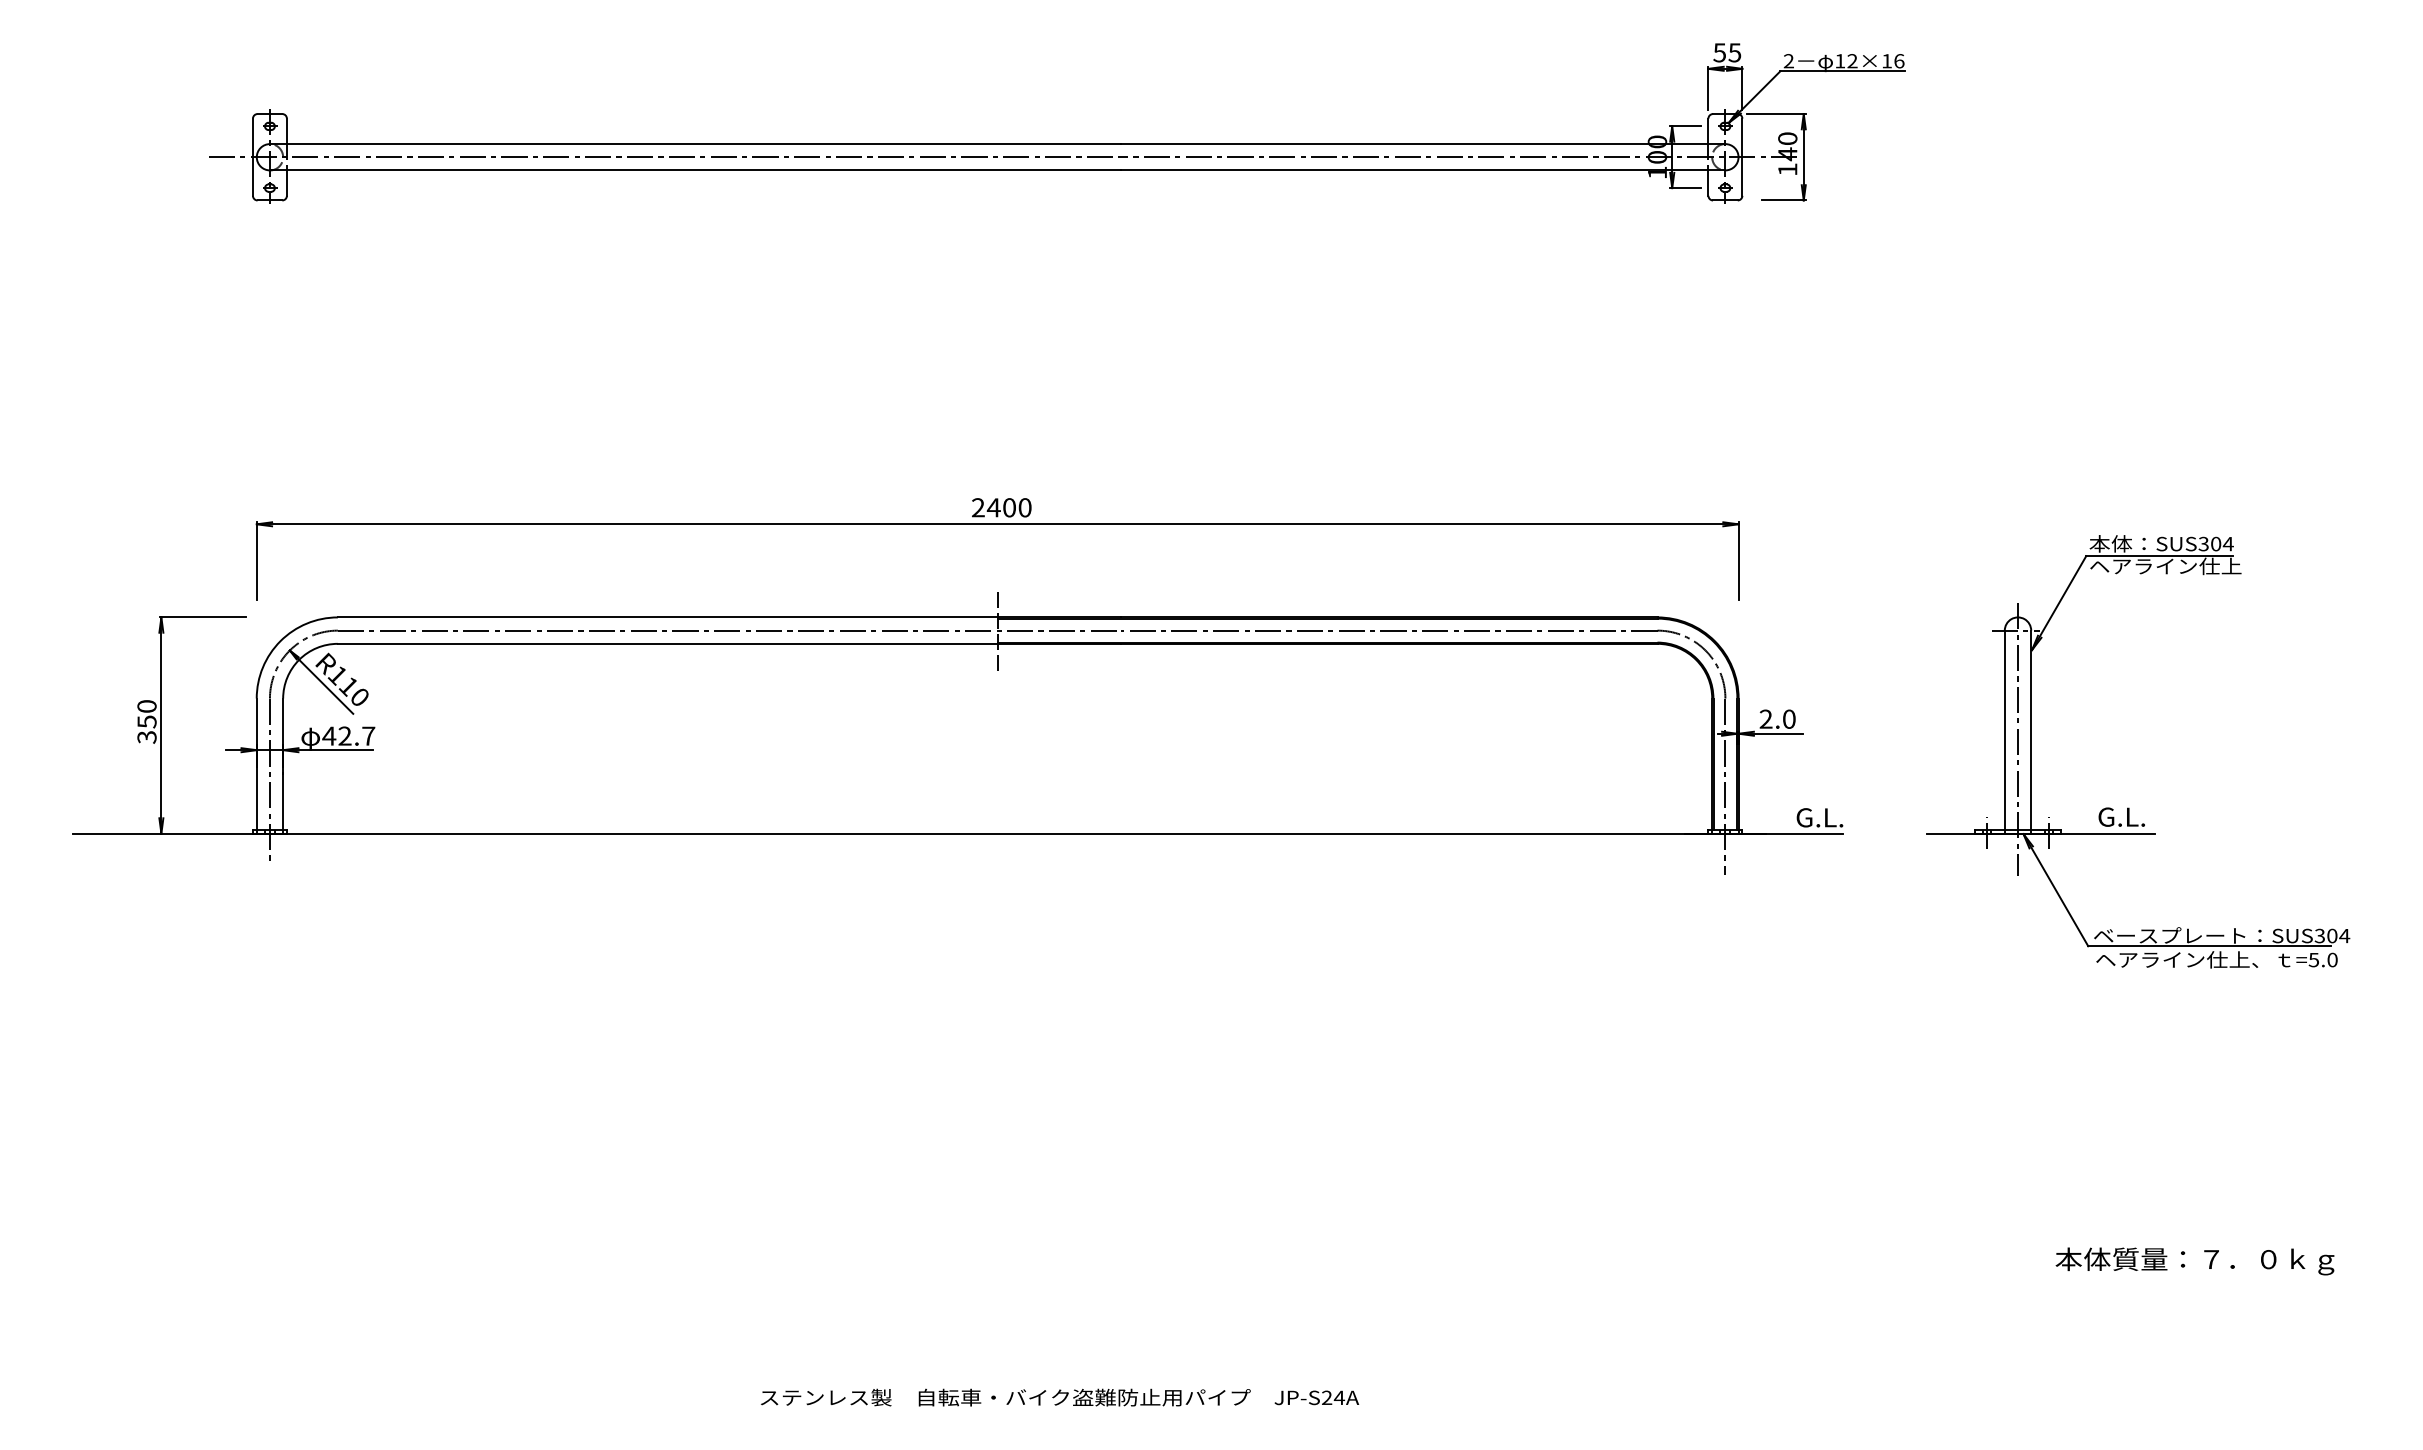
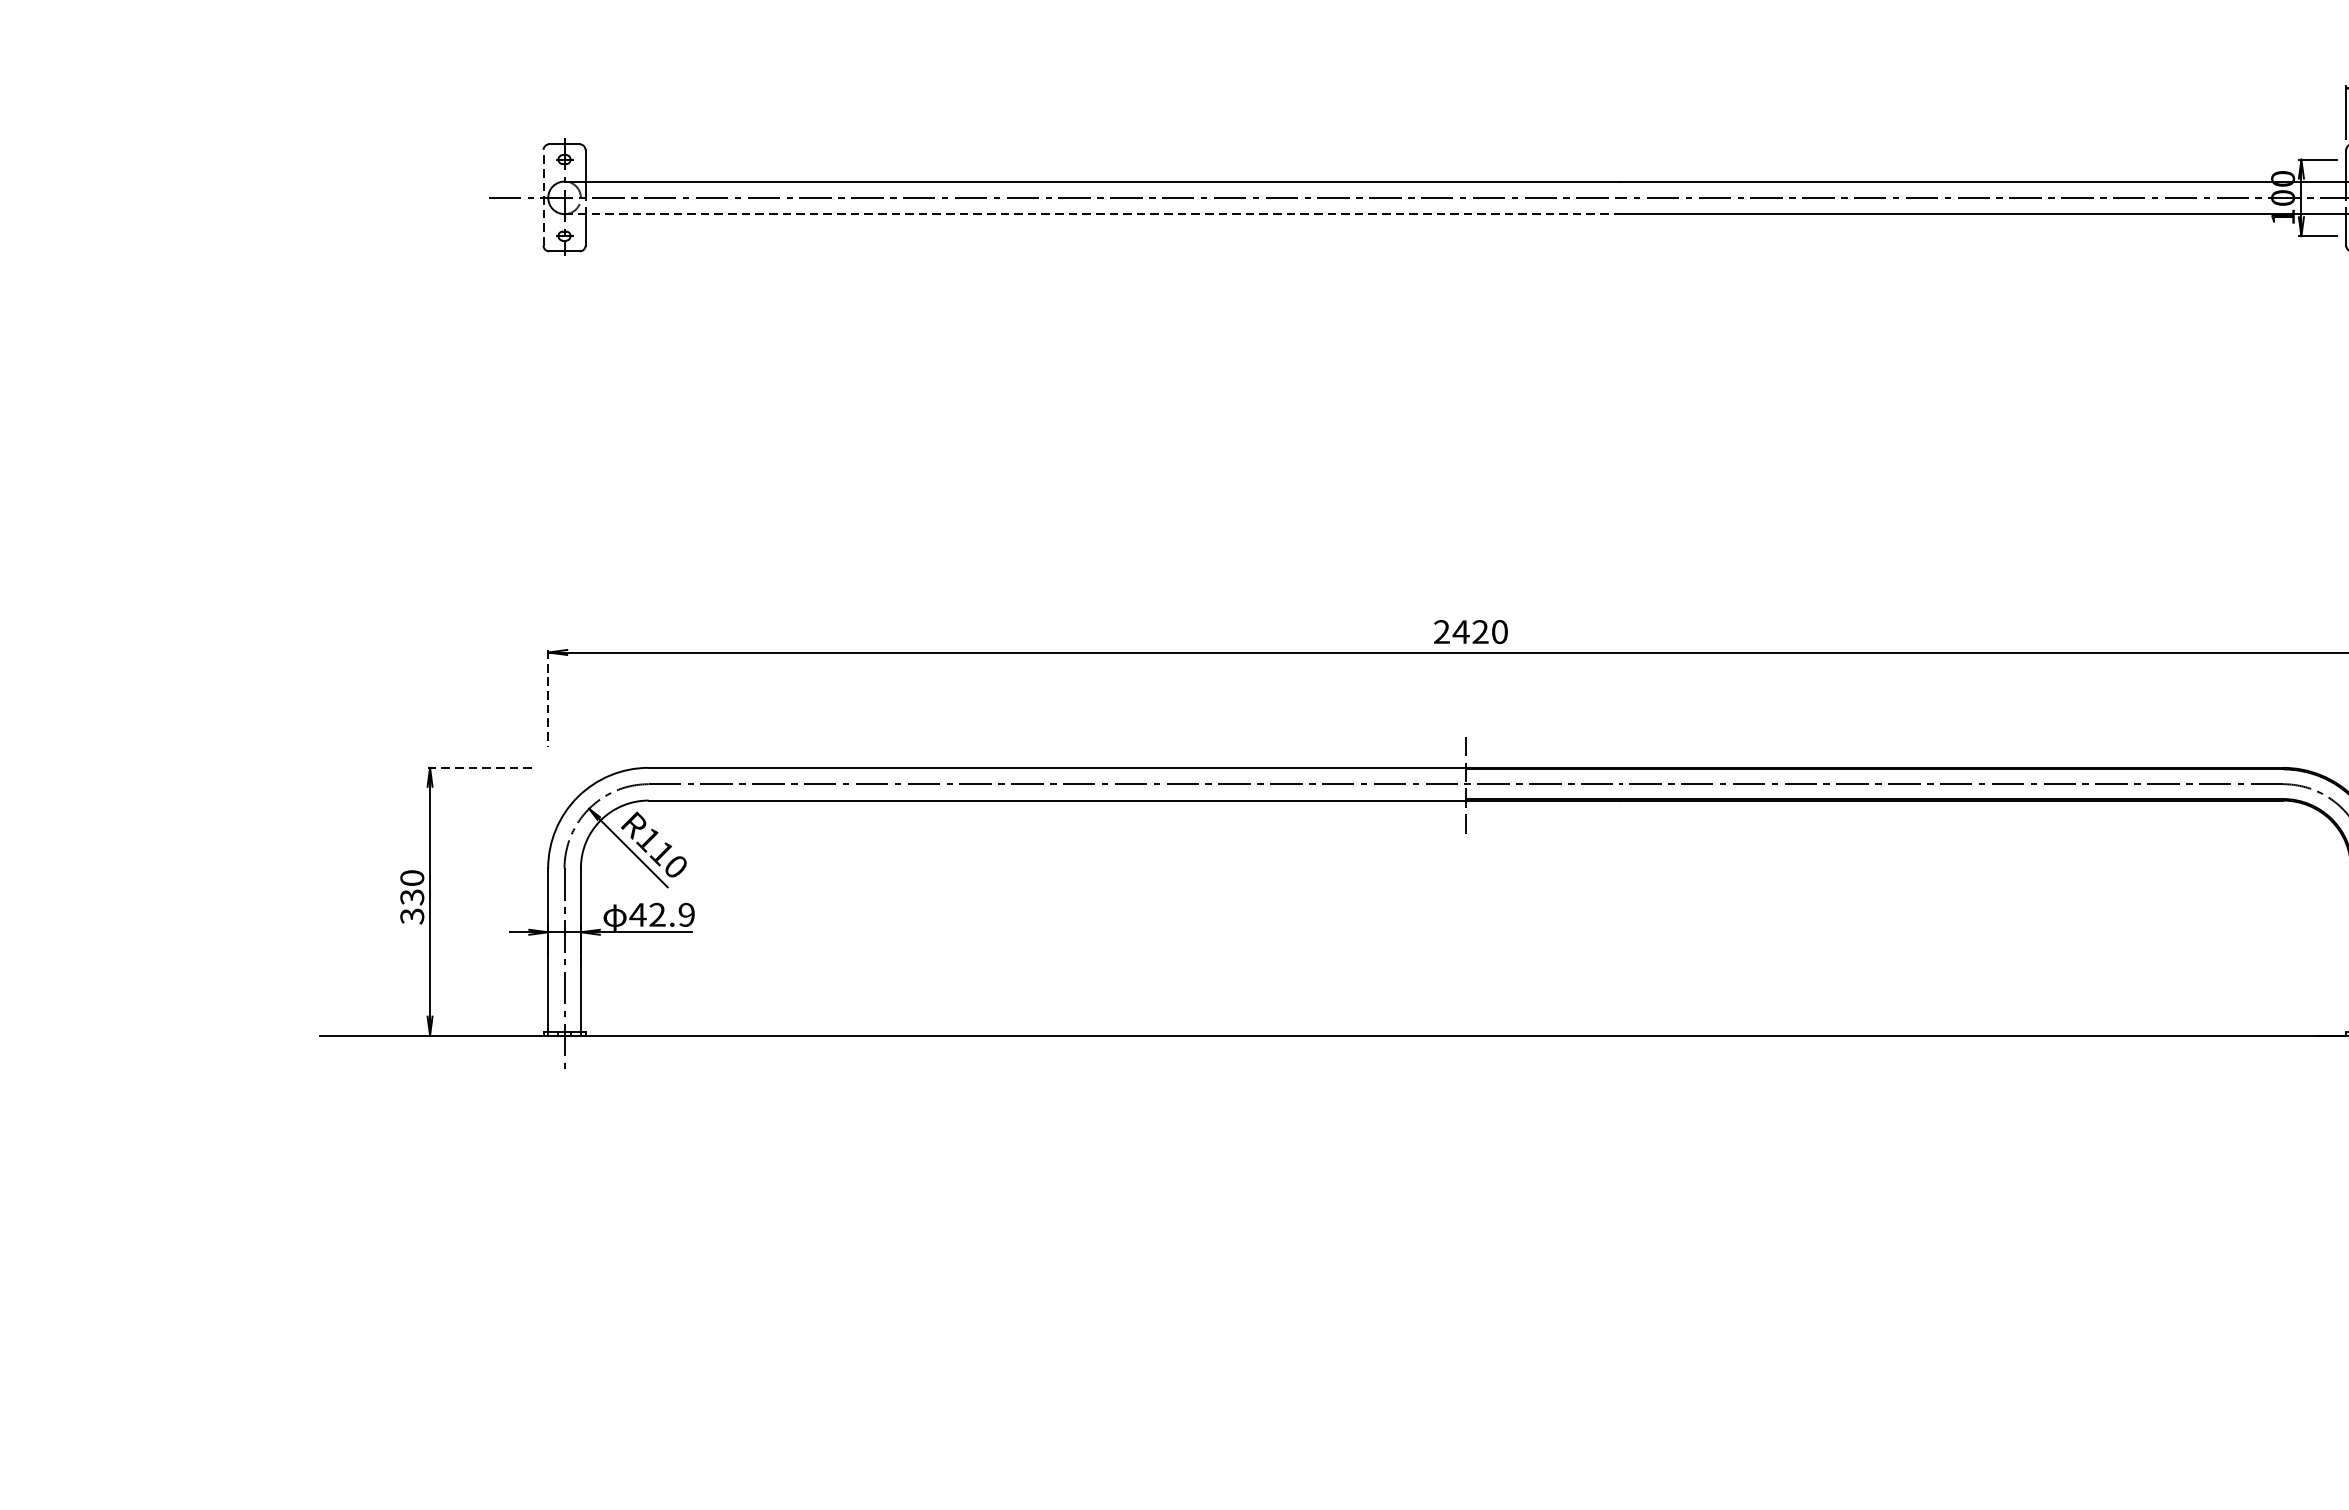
line: (252, 157) -> (542, 198), solid -> dashed
line: (695, 170) -> (1091, 214), solid -> dashed
text: (1009, 507) -> (1480, 631), 2400 -> 2420
line: (256, 561) -> (547, 698), solid -> dashed
line: (203, 617) -> (482, 767), solid -> dashed
text: (146, 721) -> (411, 896), 350 -> 330
text: (368, 735) -> (686, 914), 42.7 -> 42.9

